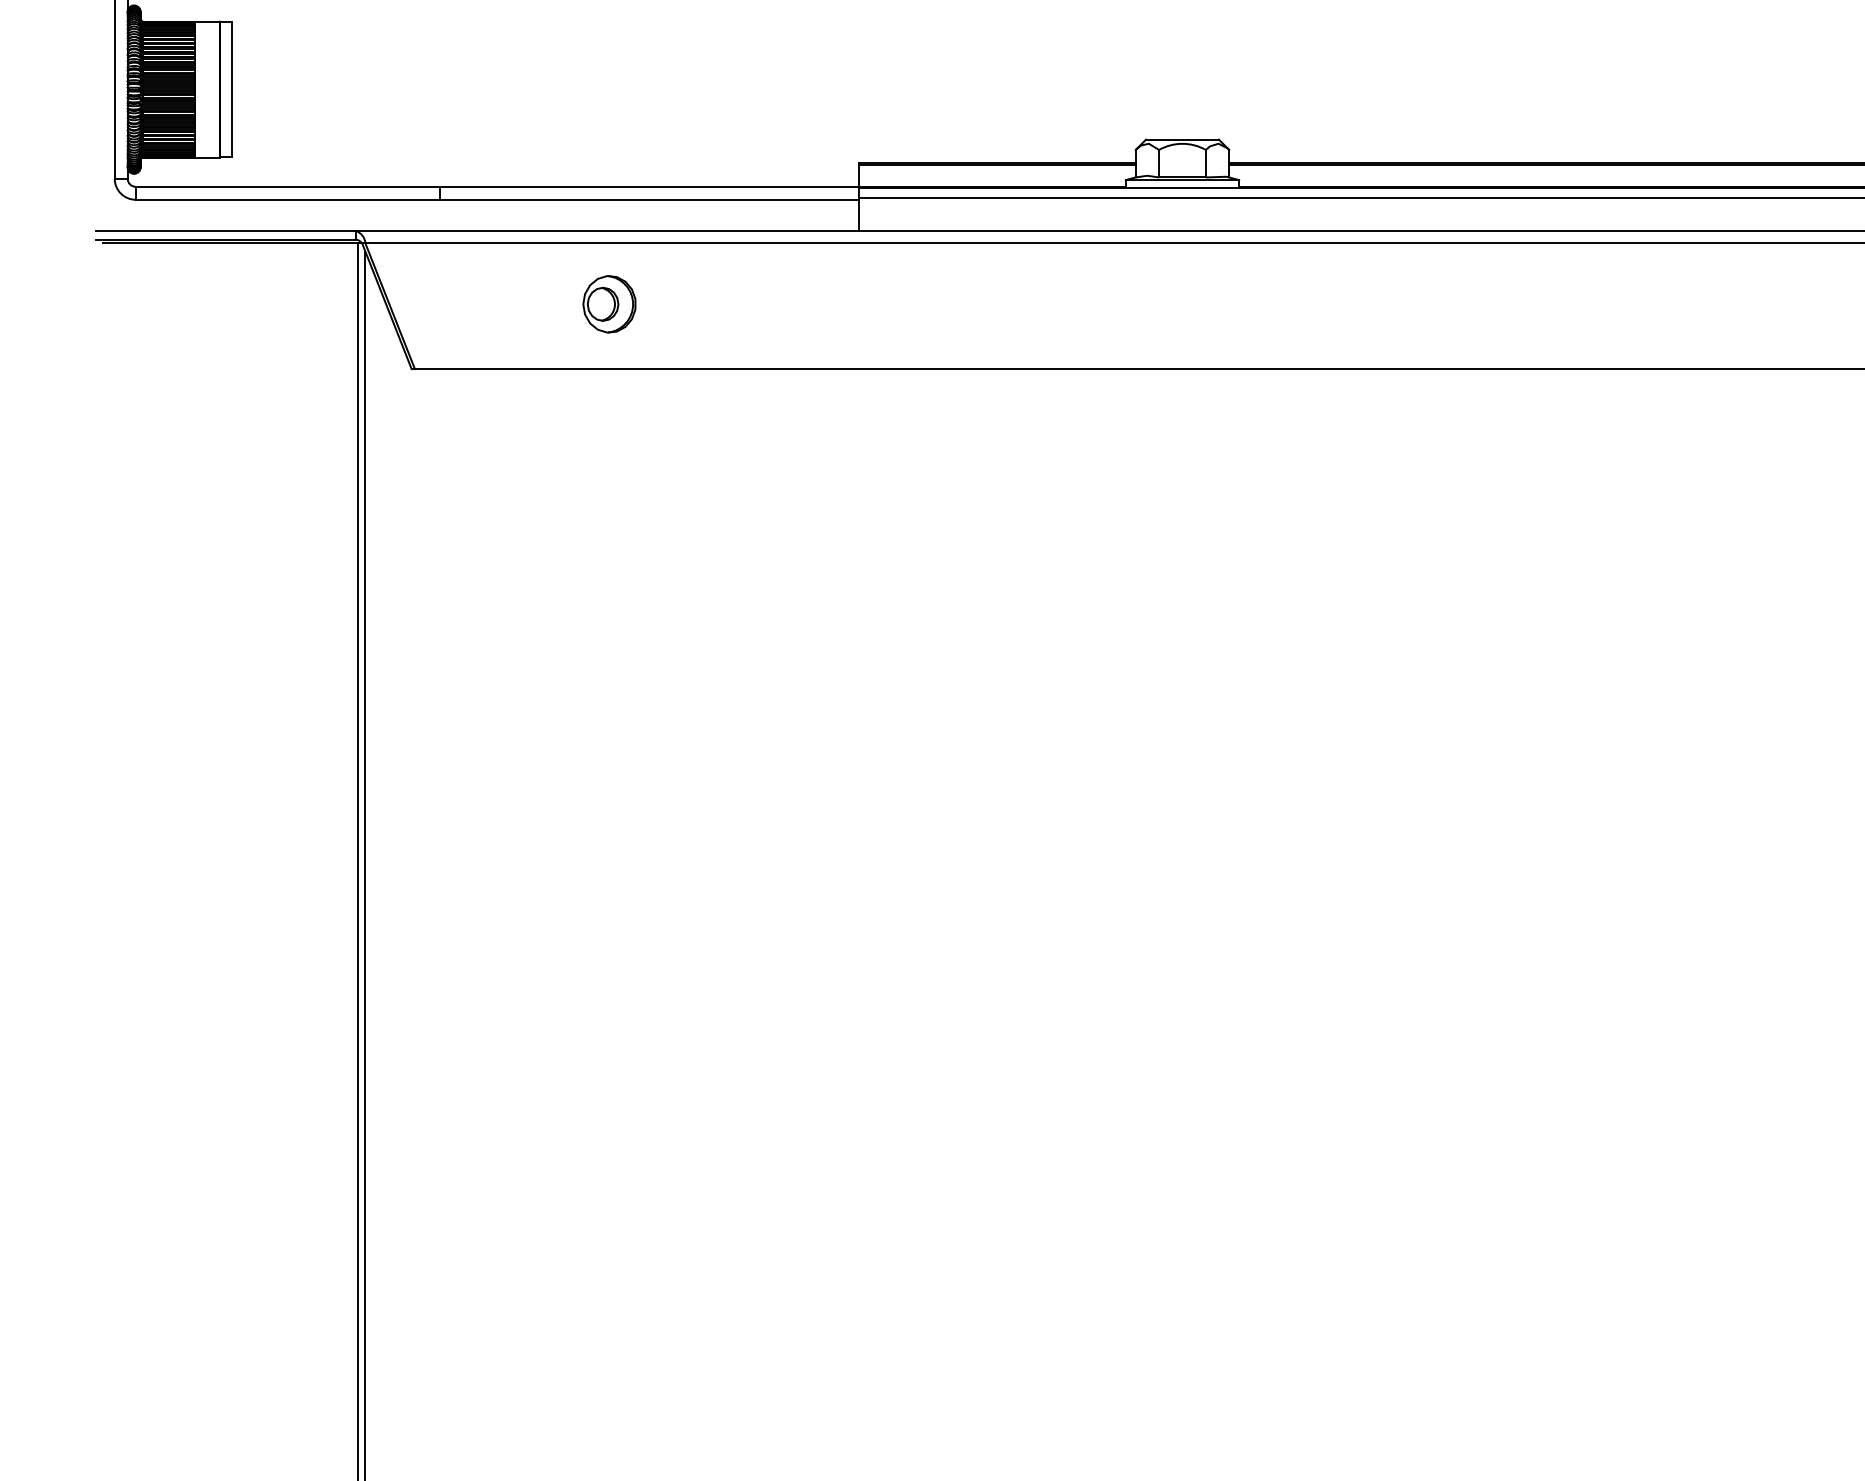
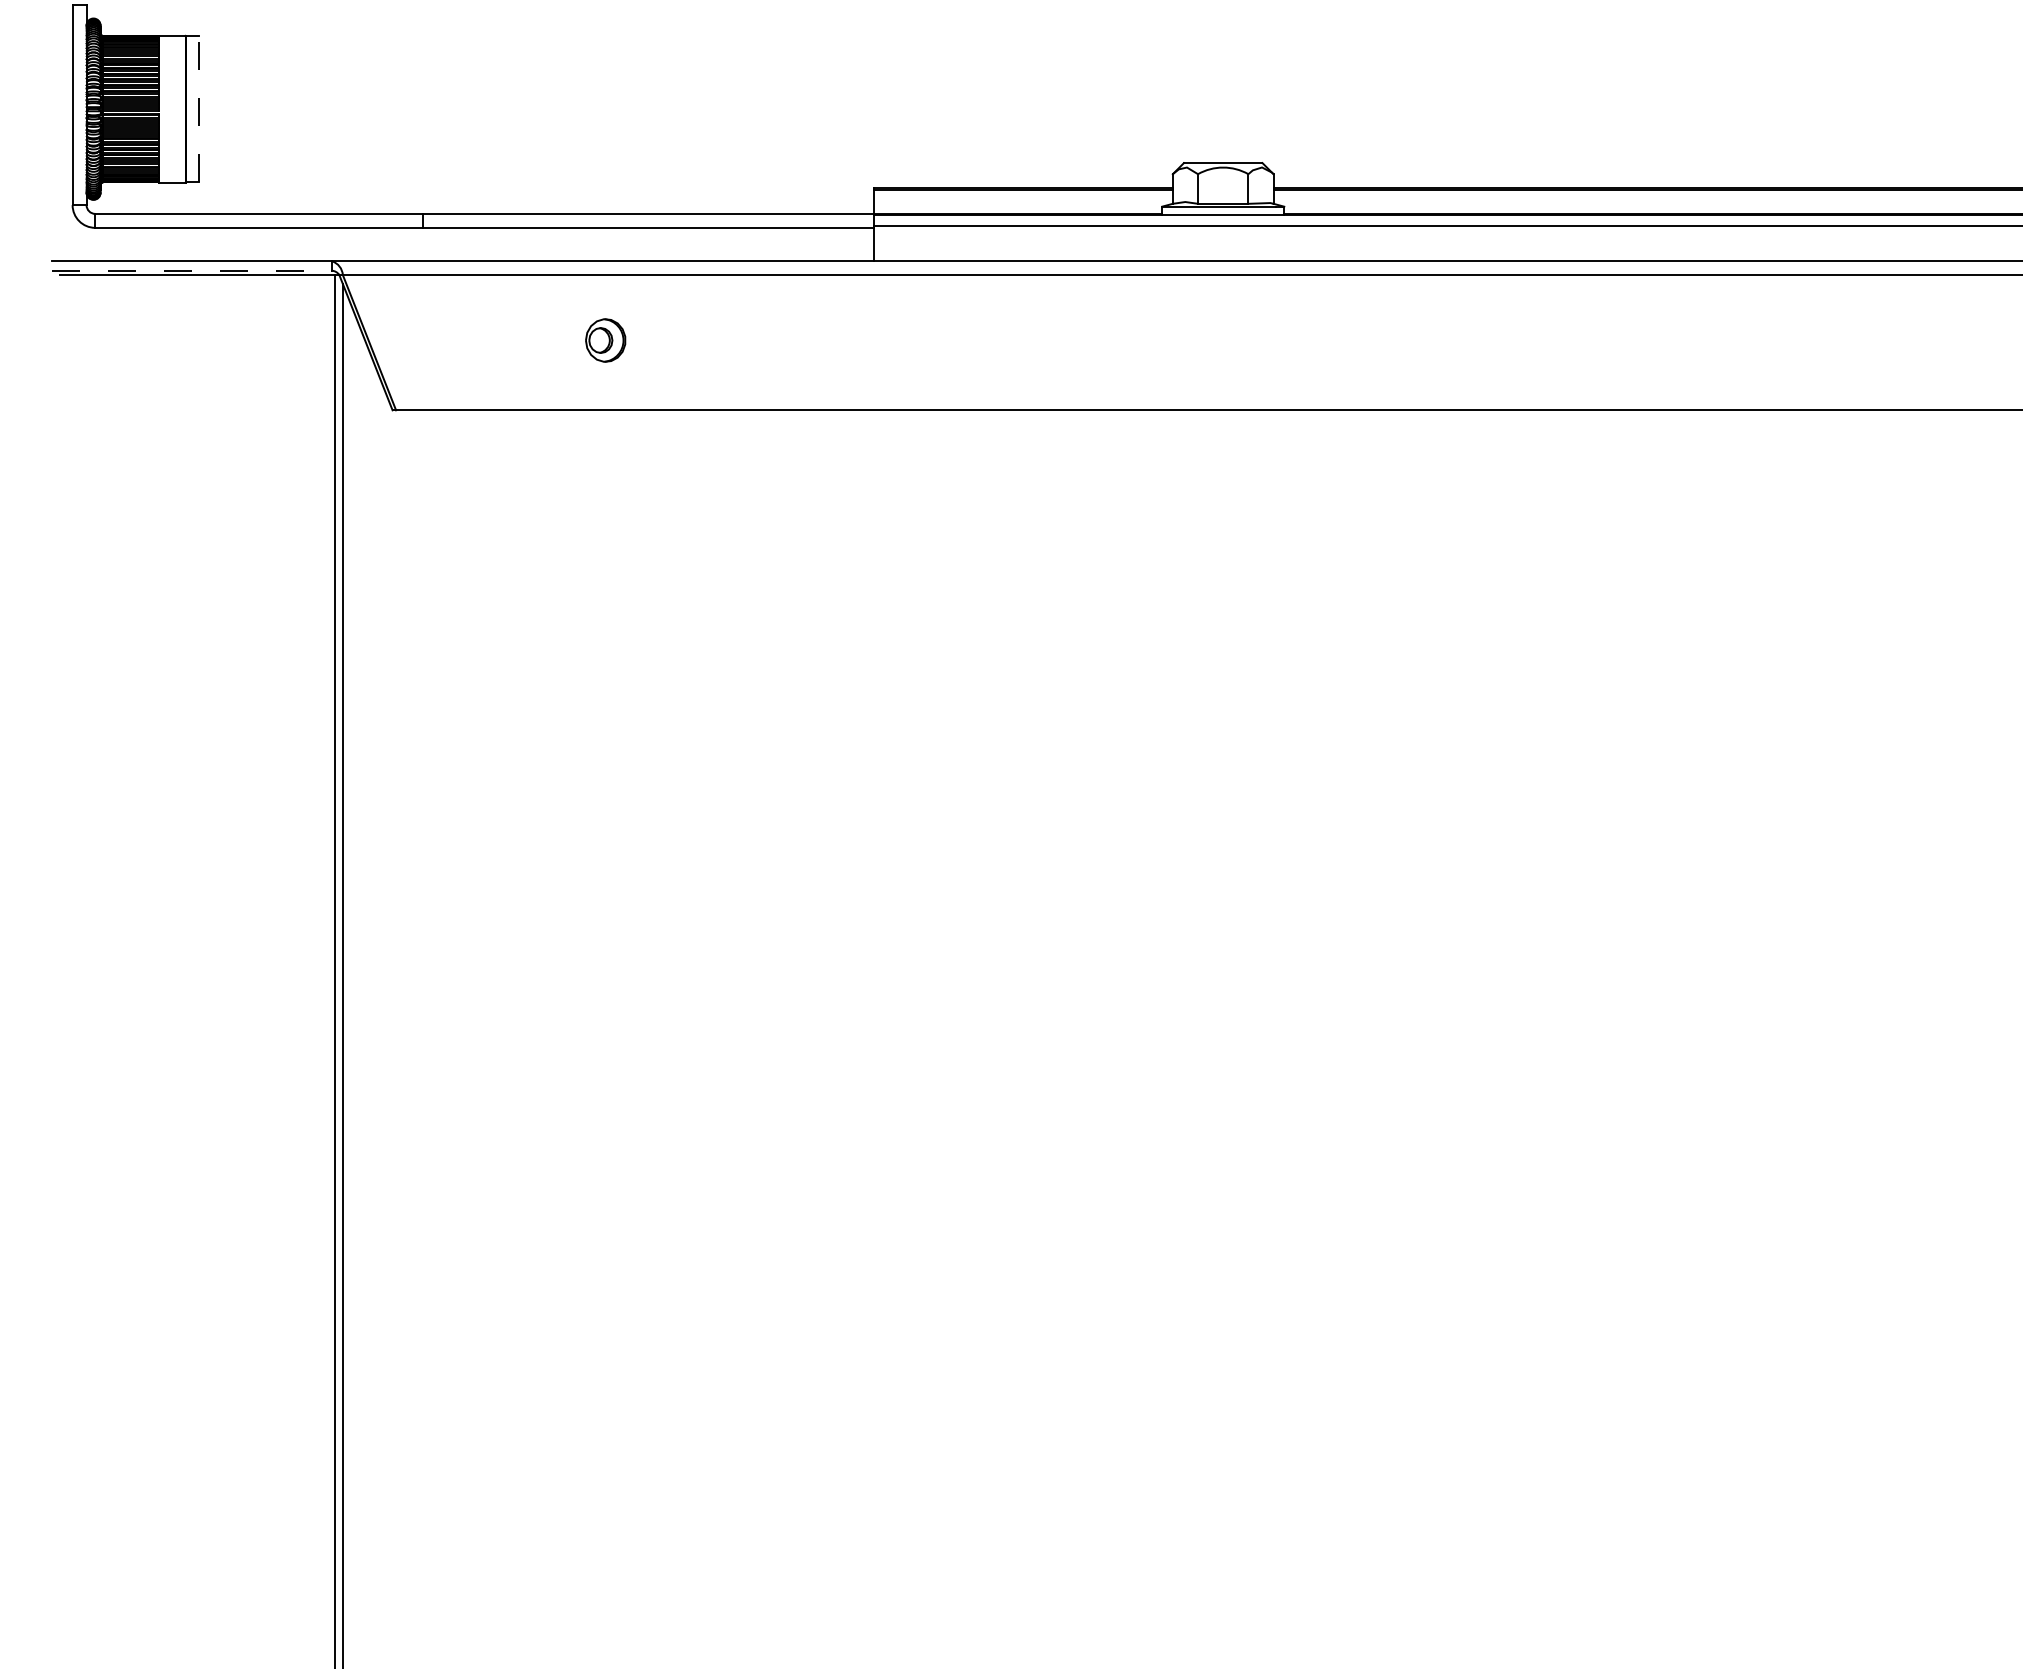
line: (232, 89) -> (199, 109), solid -> dashed
line: (225, 239) -> (192, 270), solid -> dashed
part: (609, 304) -> (605, 340), size x0.7

